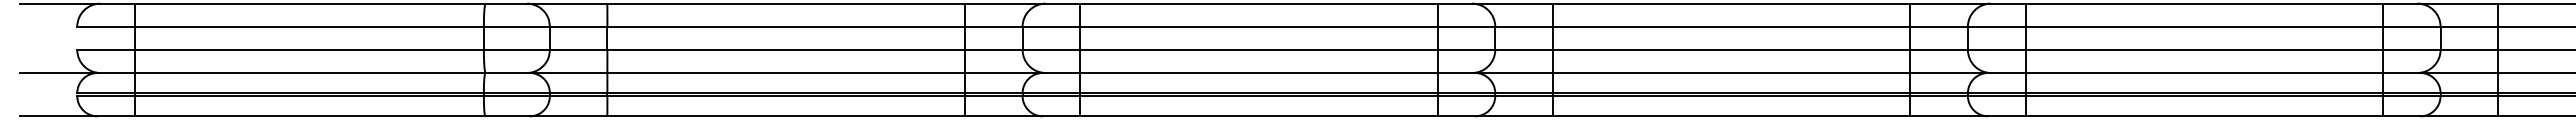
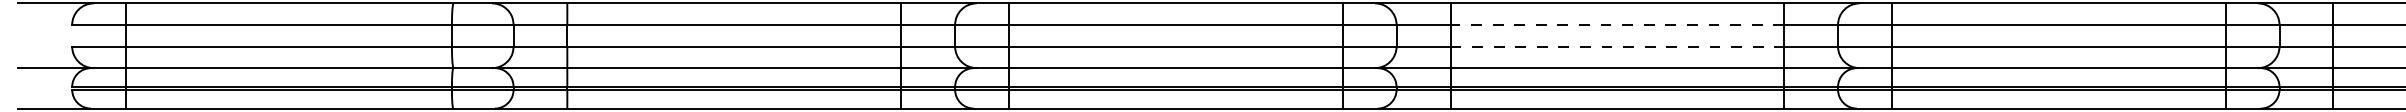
line: (1731, 26) -> (1617, 24), solid -> dashed
line: (1731, 49) -> (1617, 46), solid -> dashed

